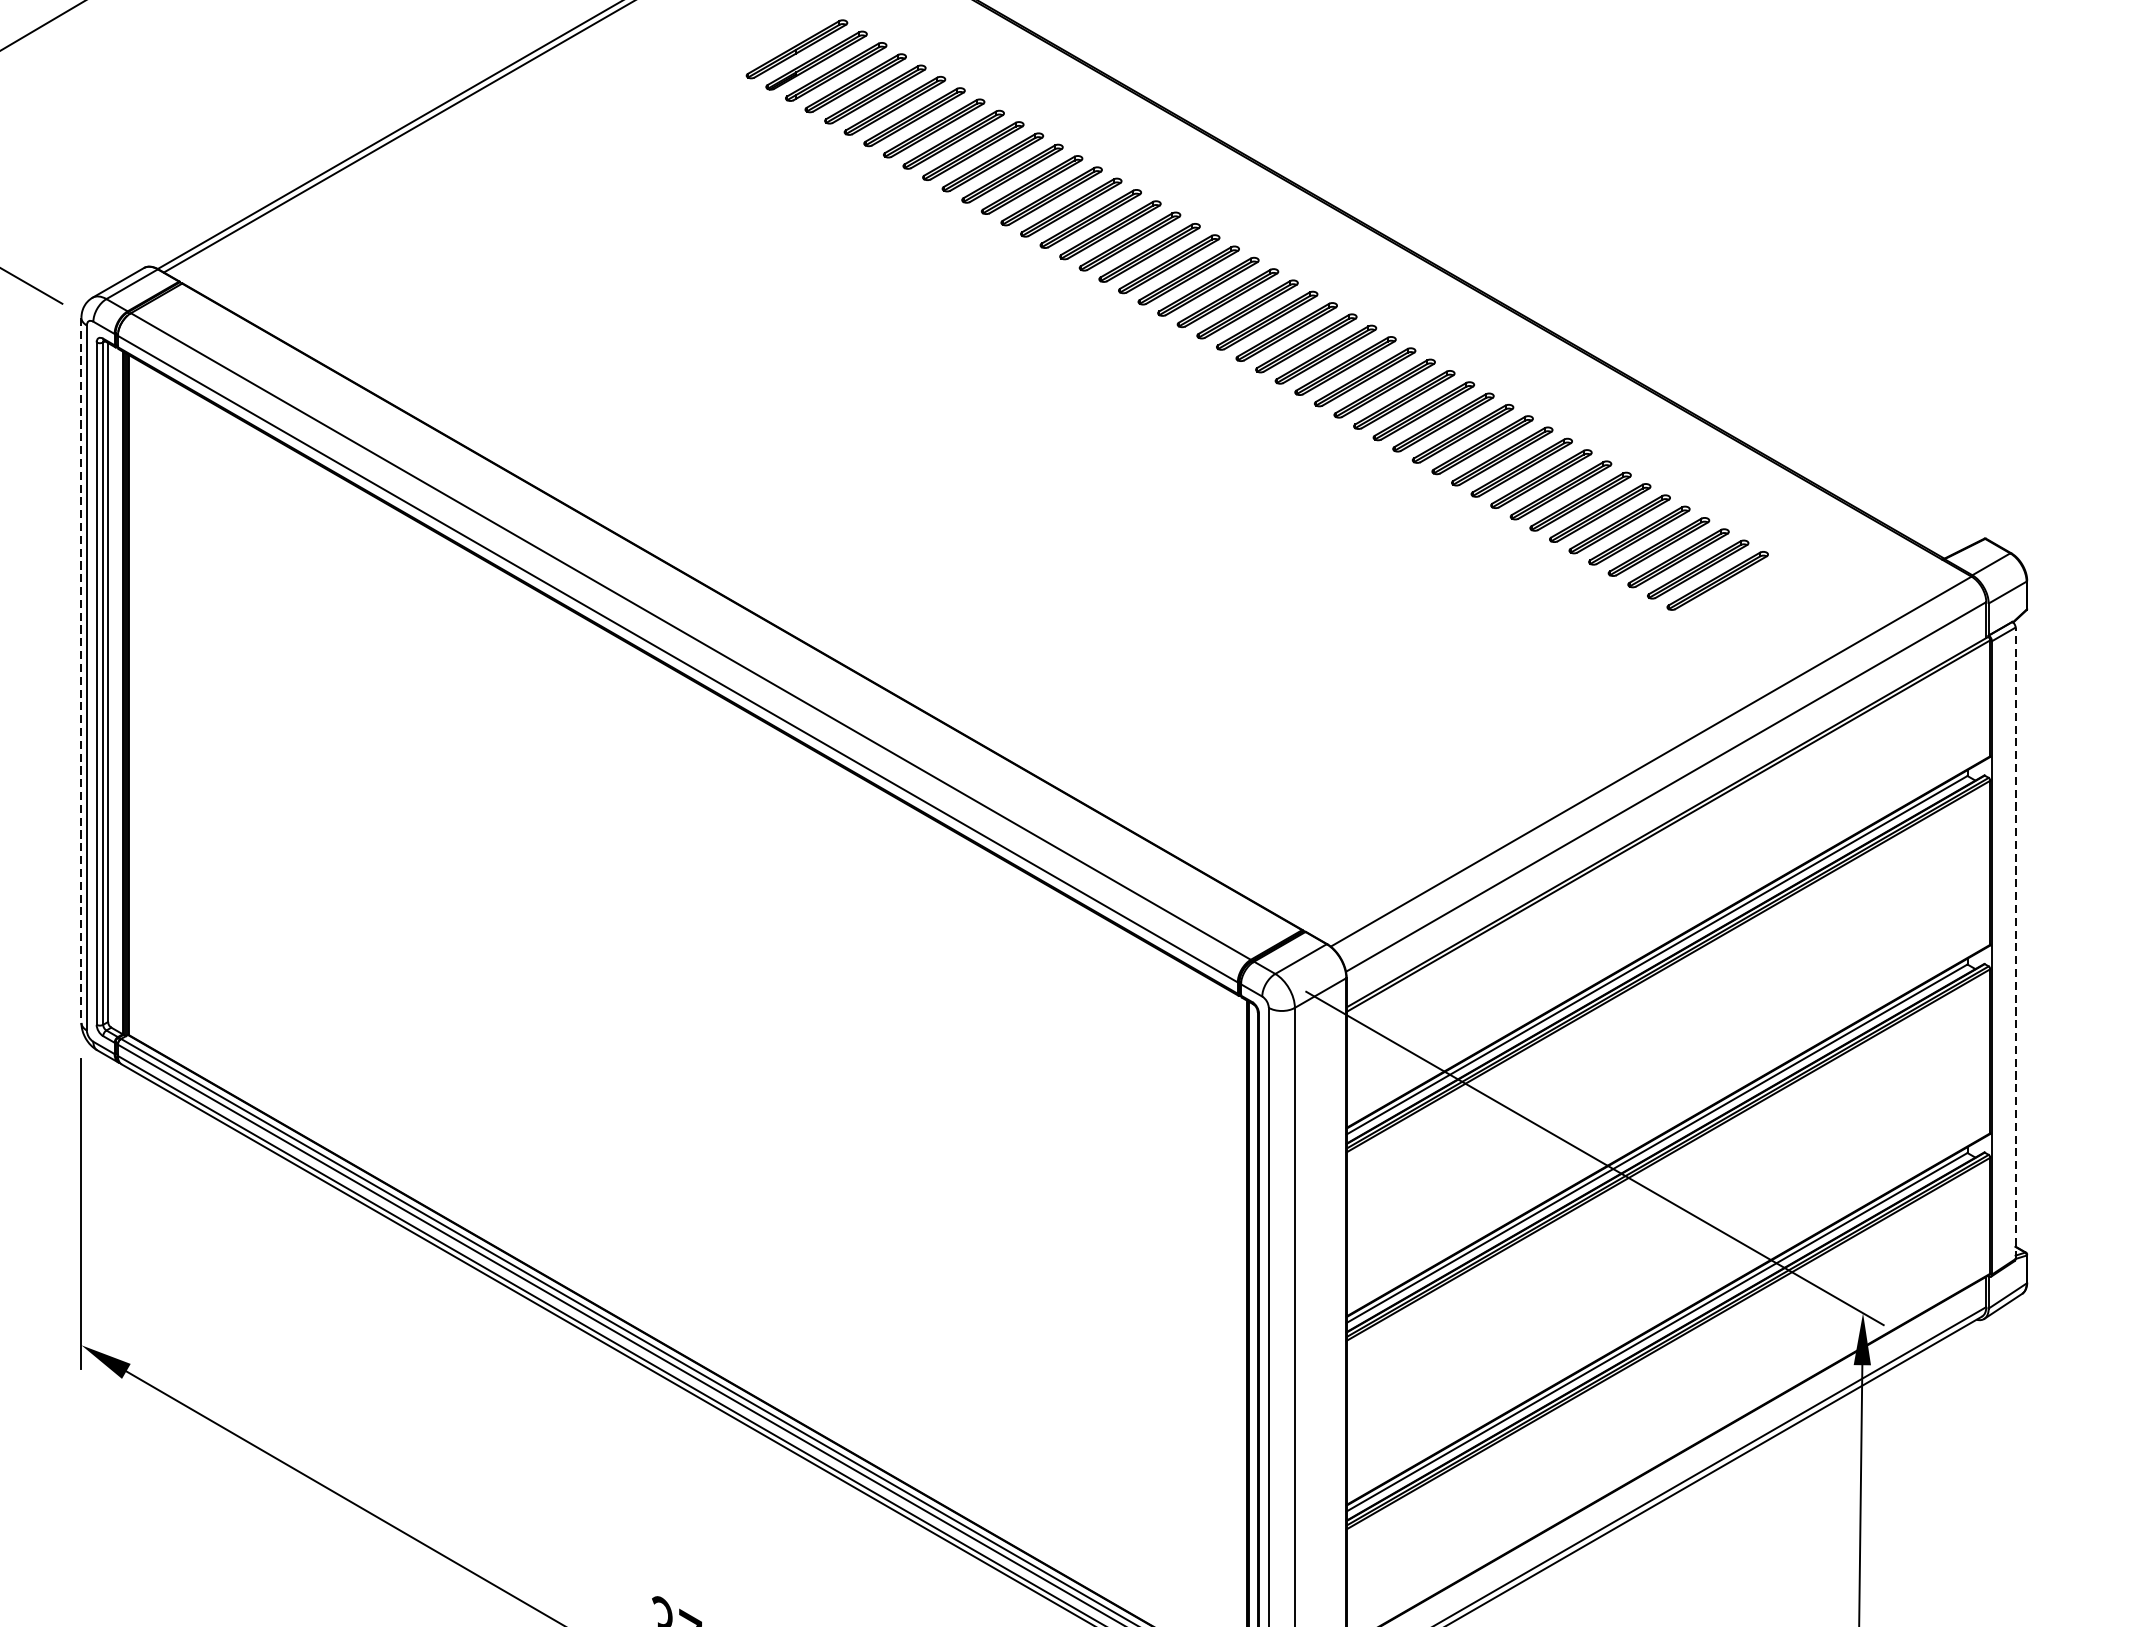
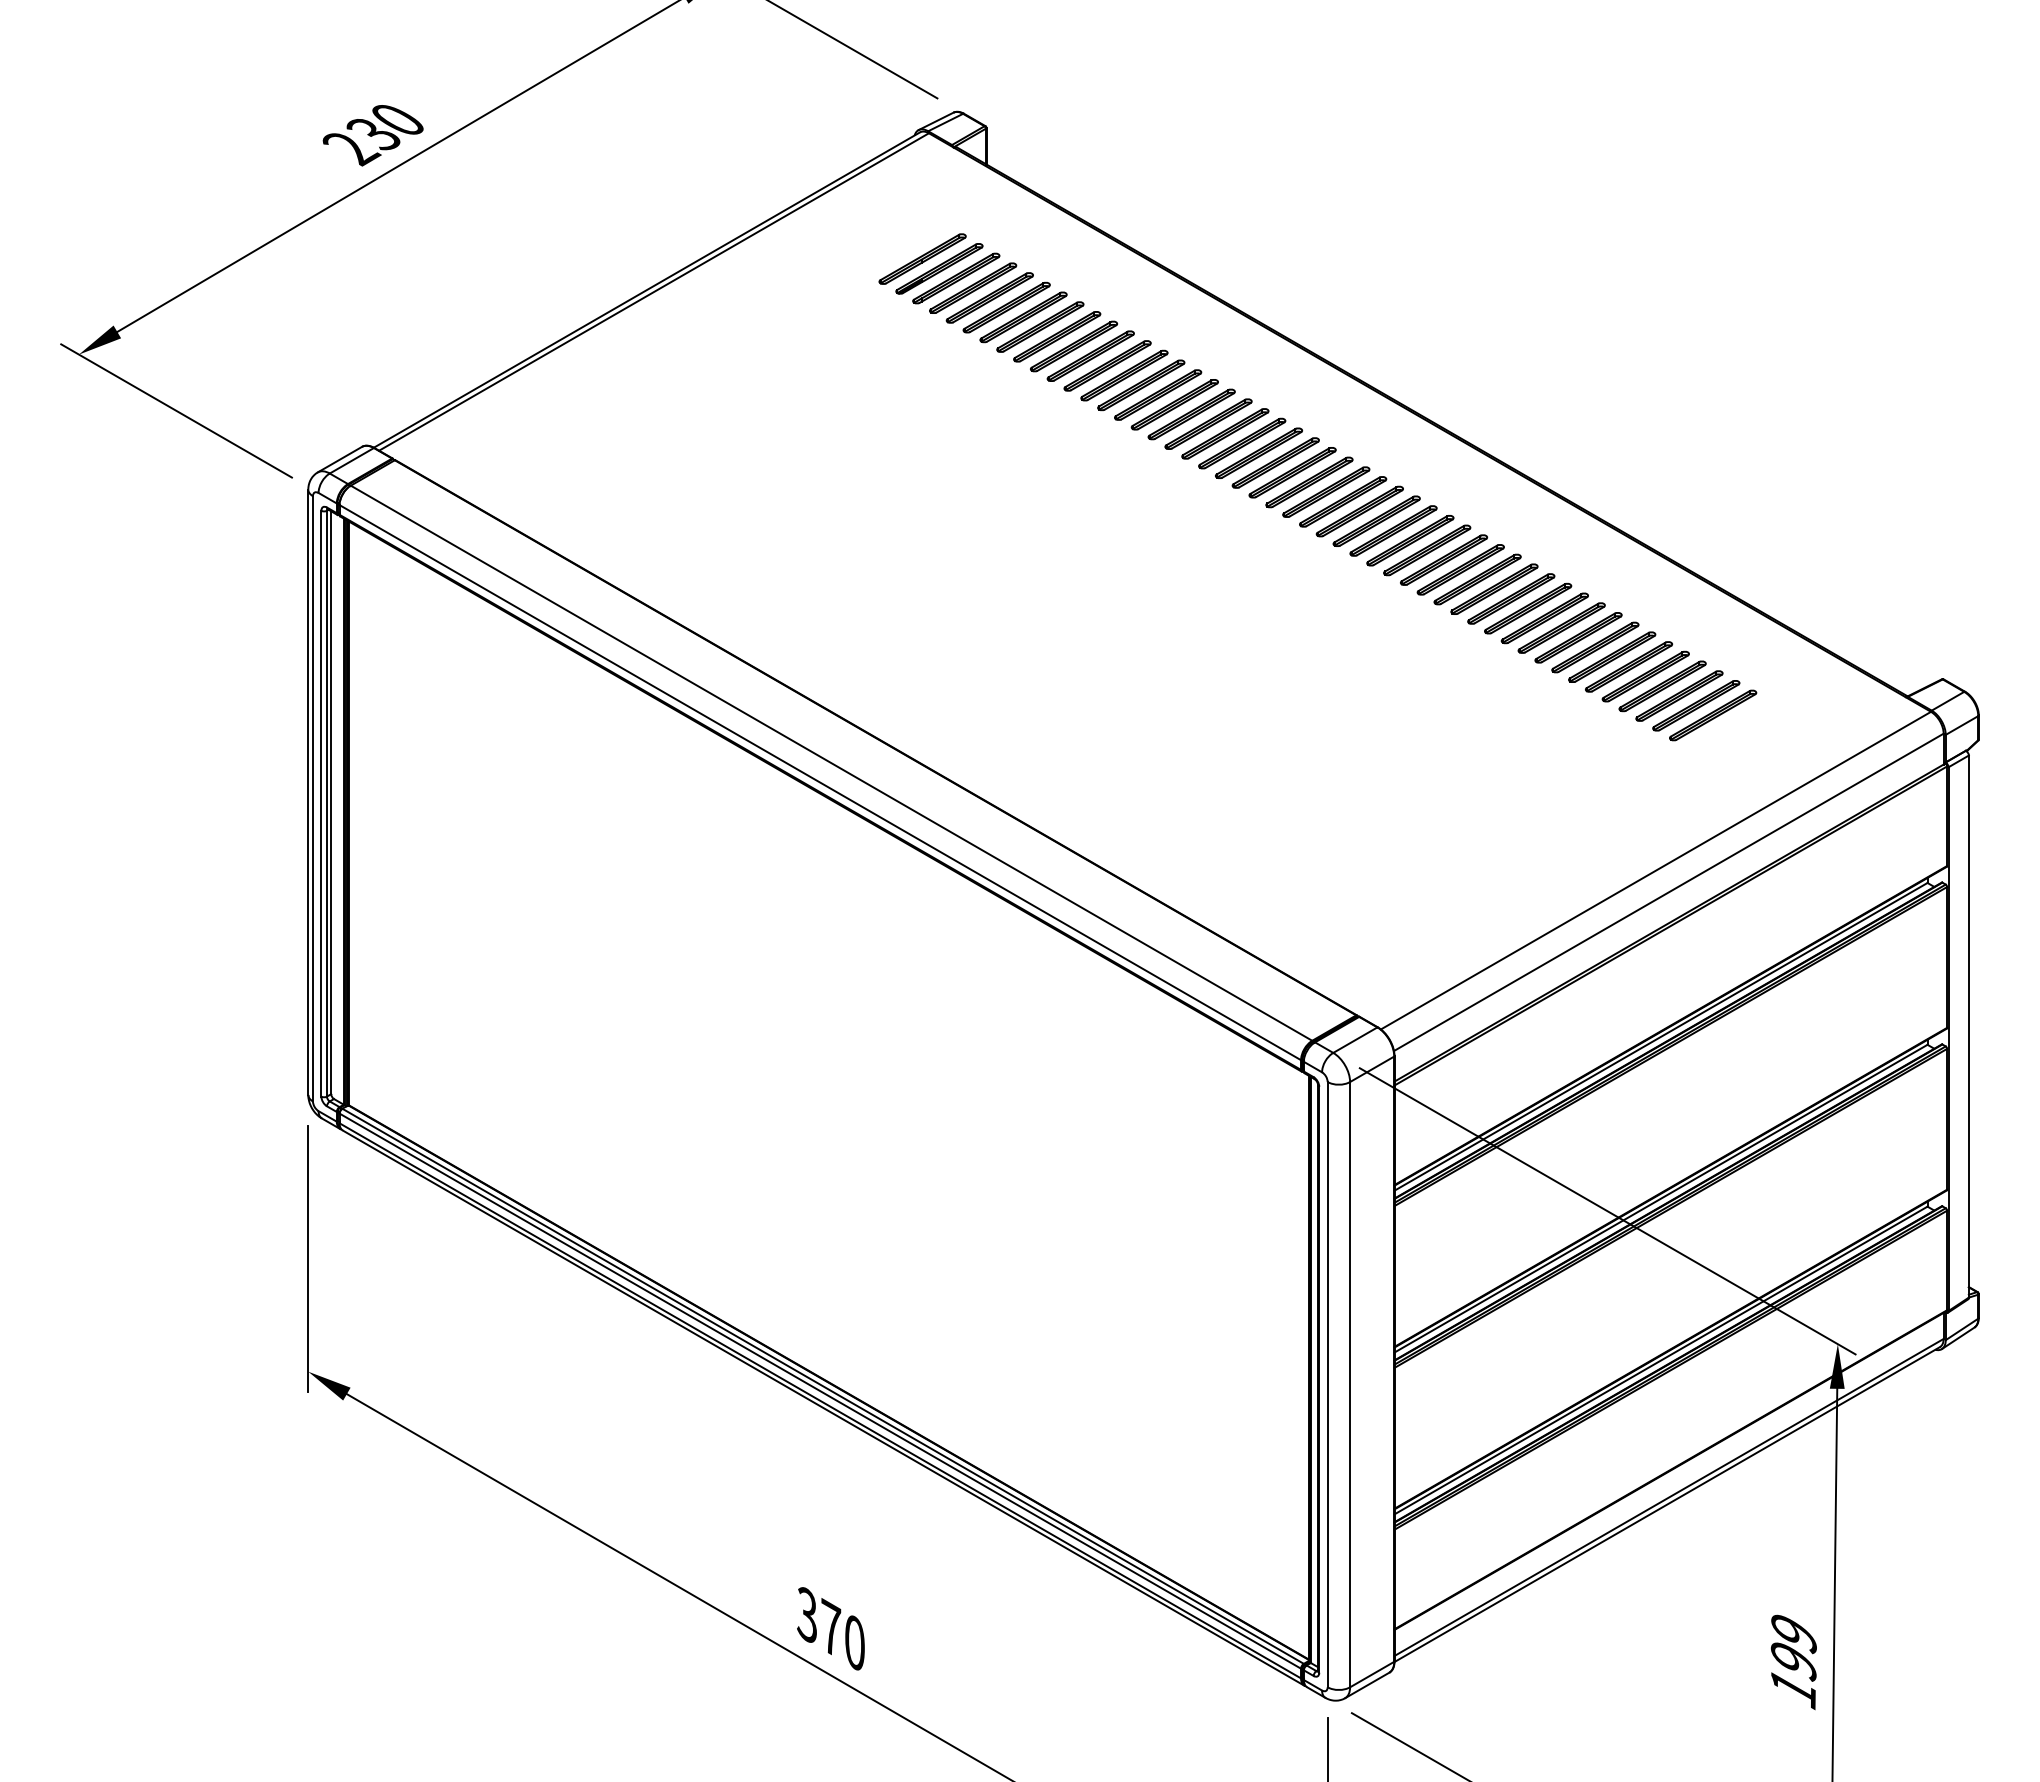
line: (81, 670) -> (308, 792), dashed -> solid
line: (2015, 943) -> (1968, 1026), dashed -> solid

